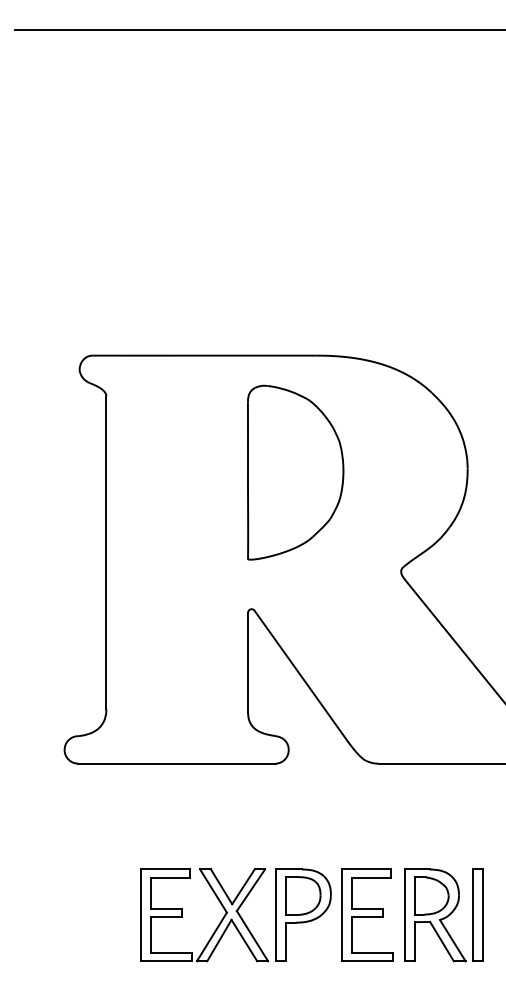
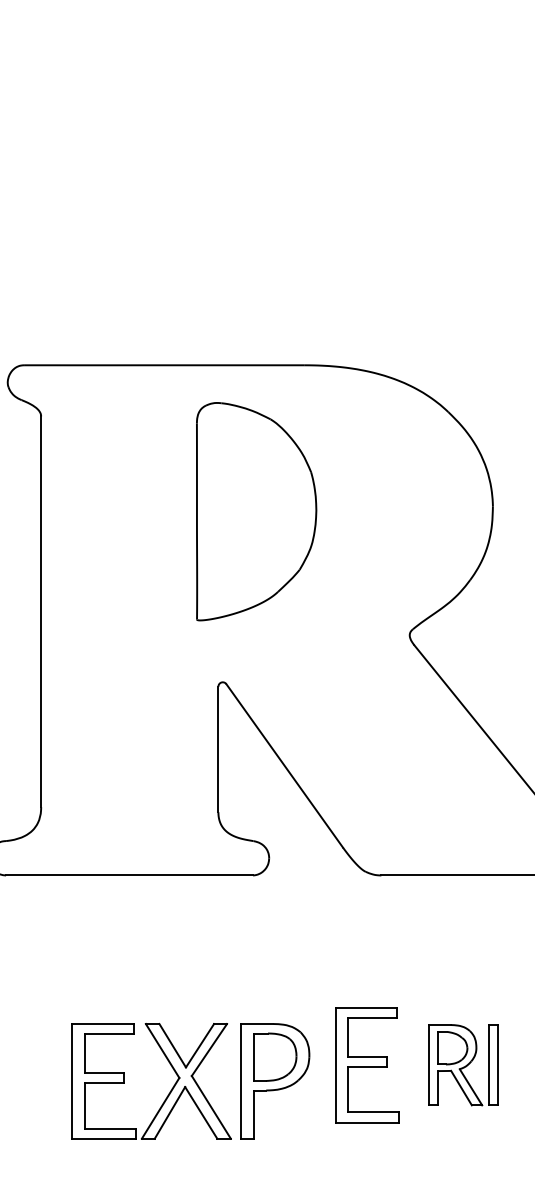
part: (295, 472) -> (256, 511), moved
part: (235, 915) -> (190, 1081), moved
part: (443, 915) -> (462, 1065), size x0.7

